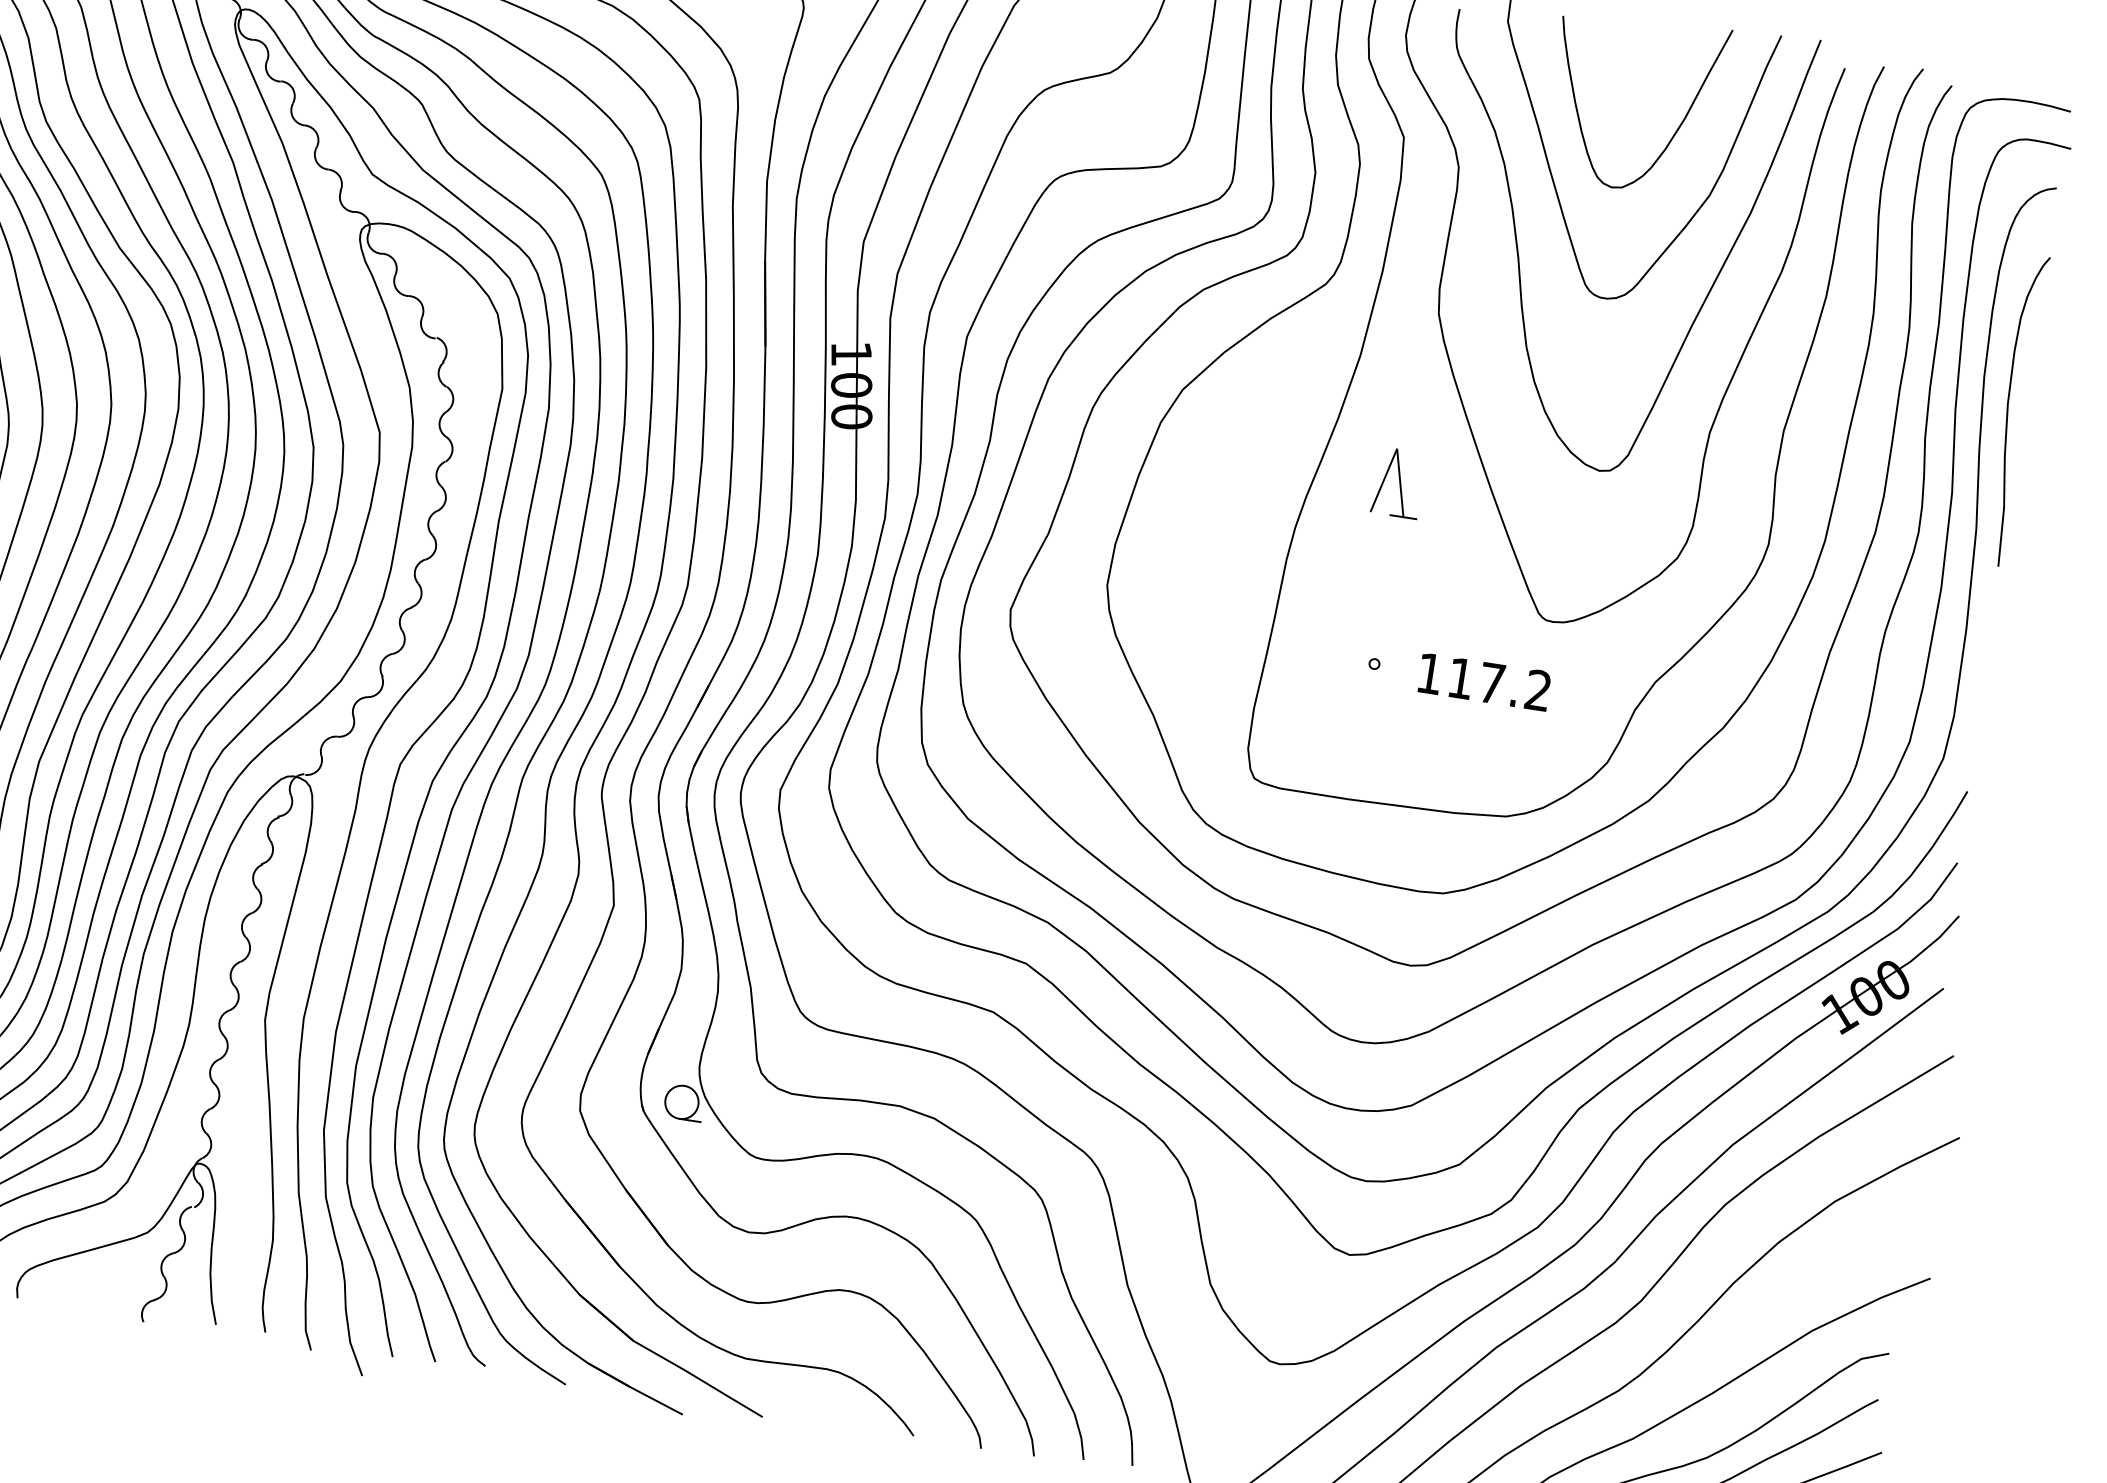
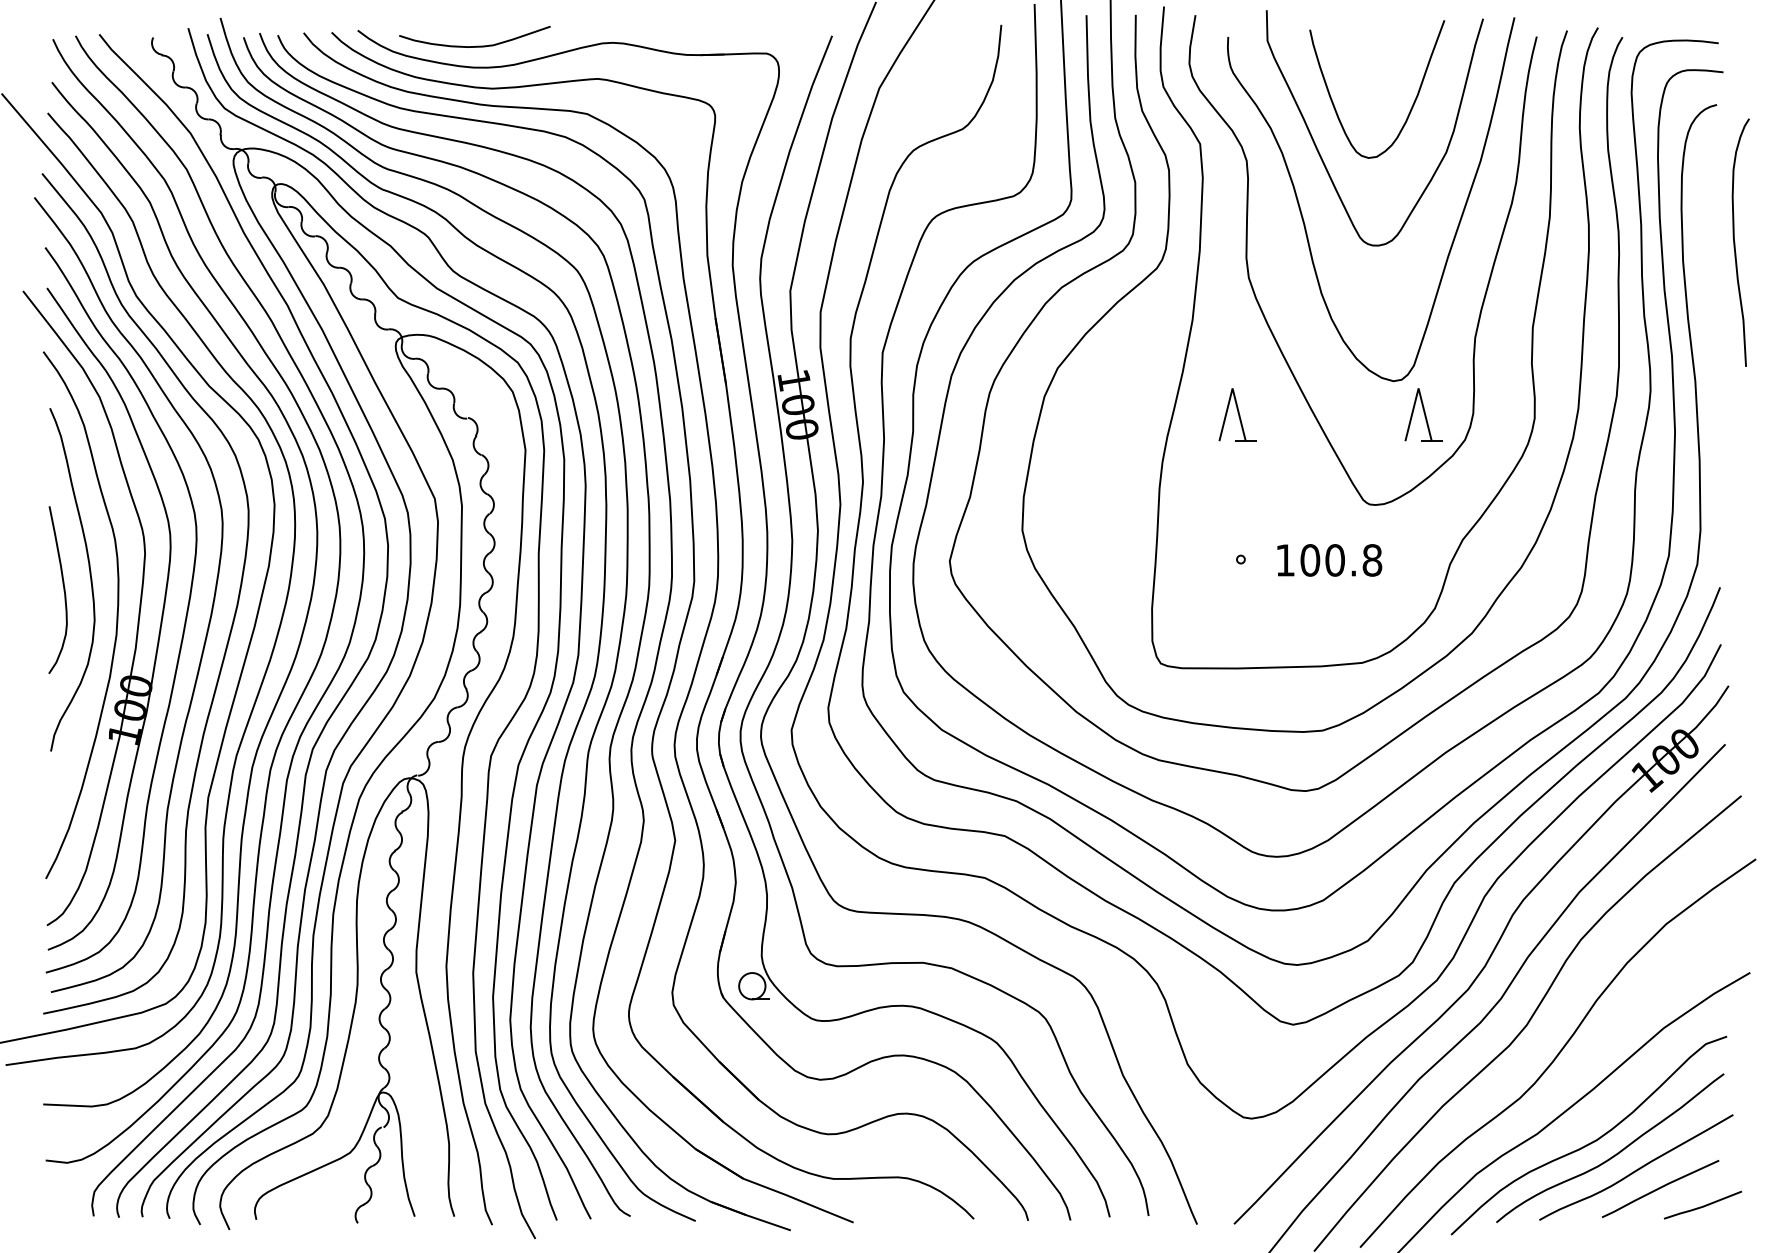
curve: (2009, 409) -> (1735, 242), moved
part: (1630, 518) -> (1423, 414), added
text: (1499, 684) -> (1341, 560), 117.2 -> 100.8

